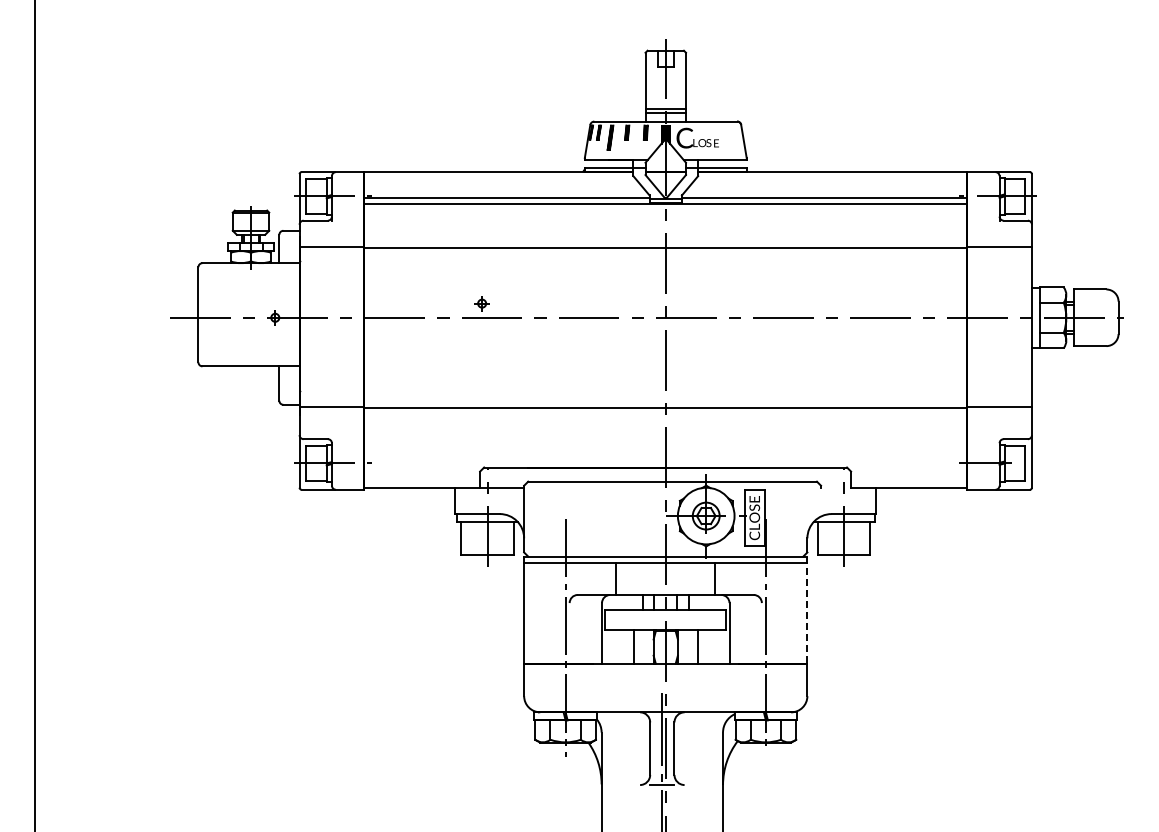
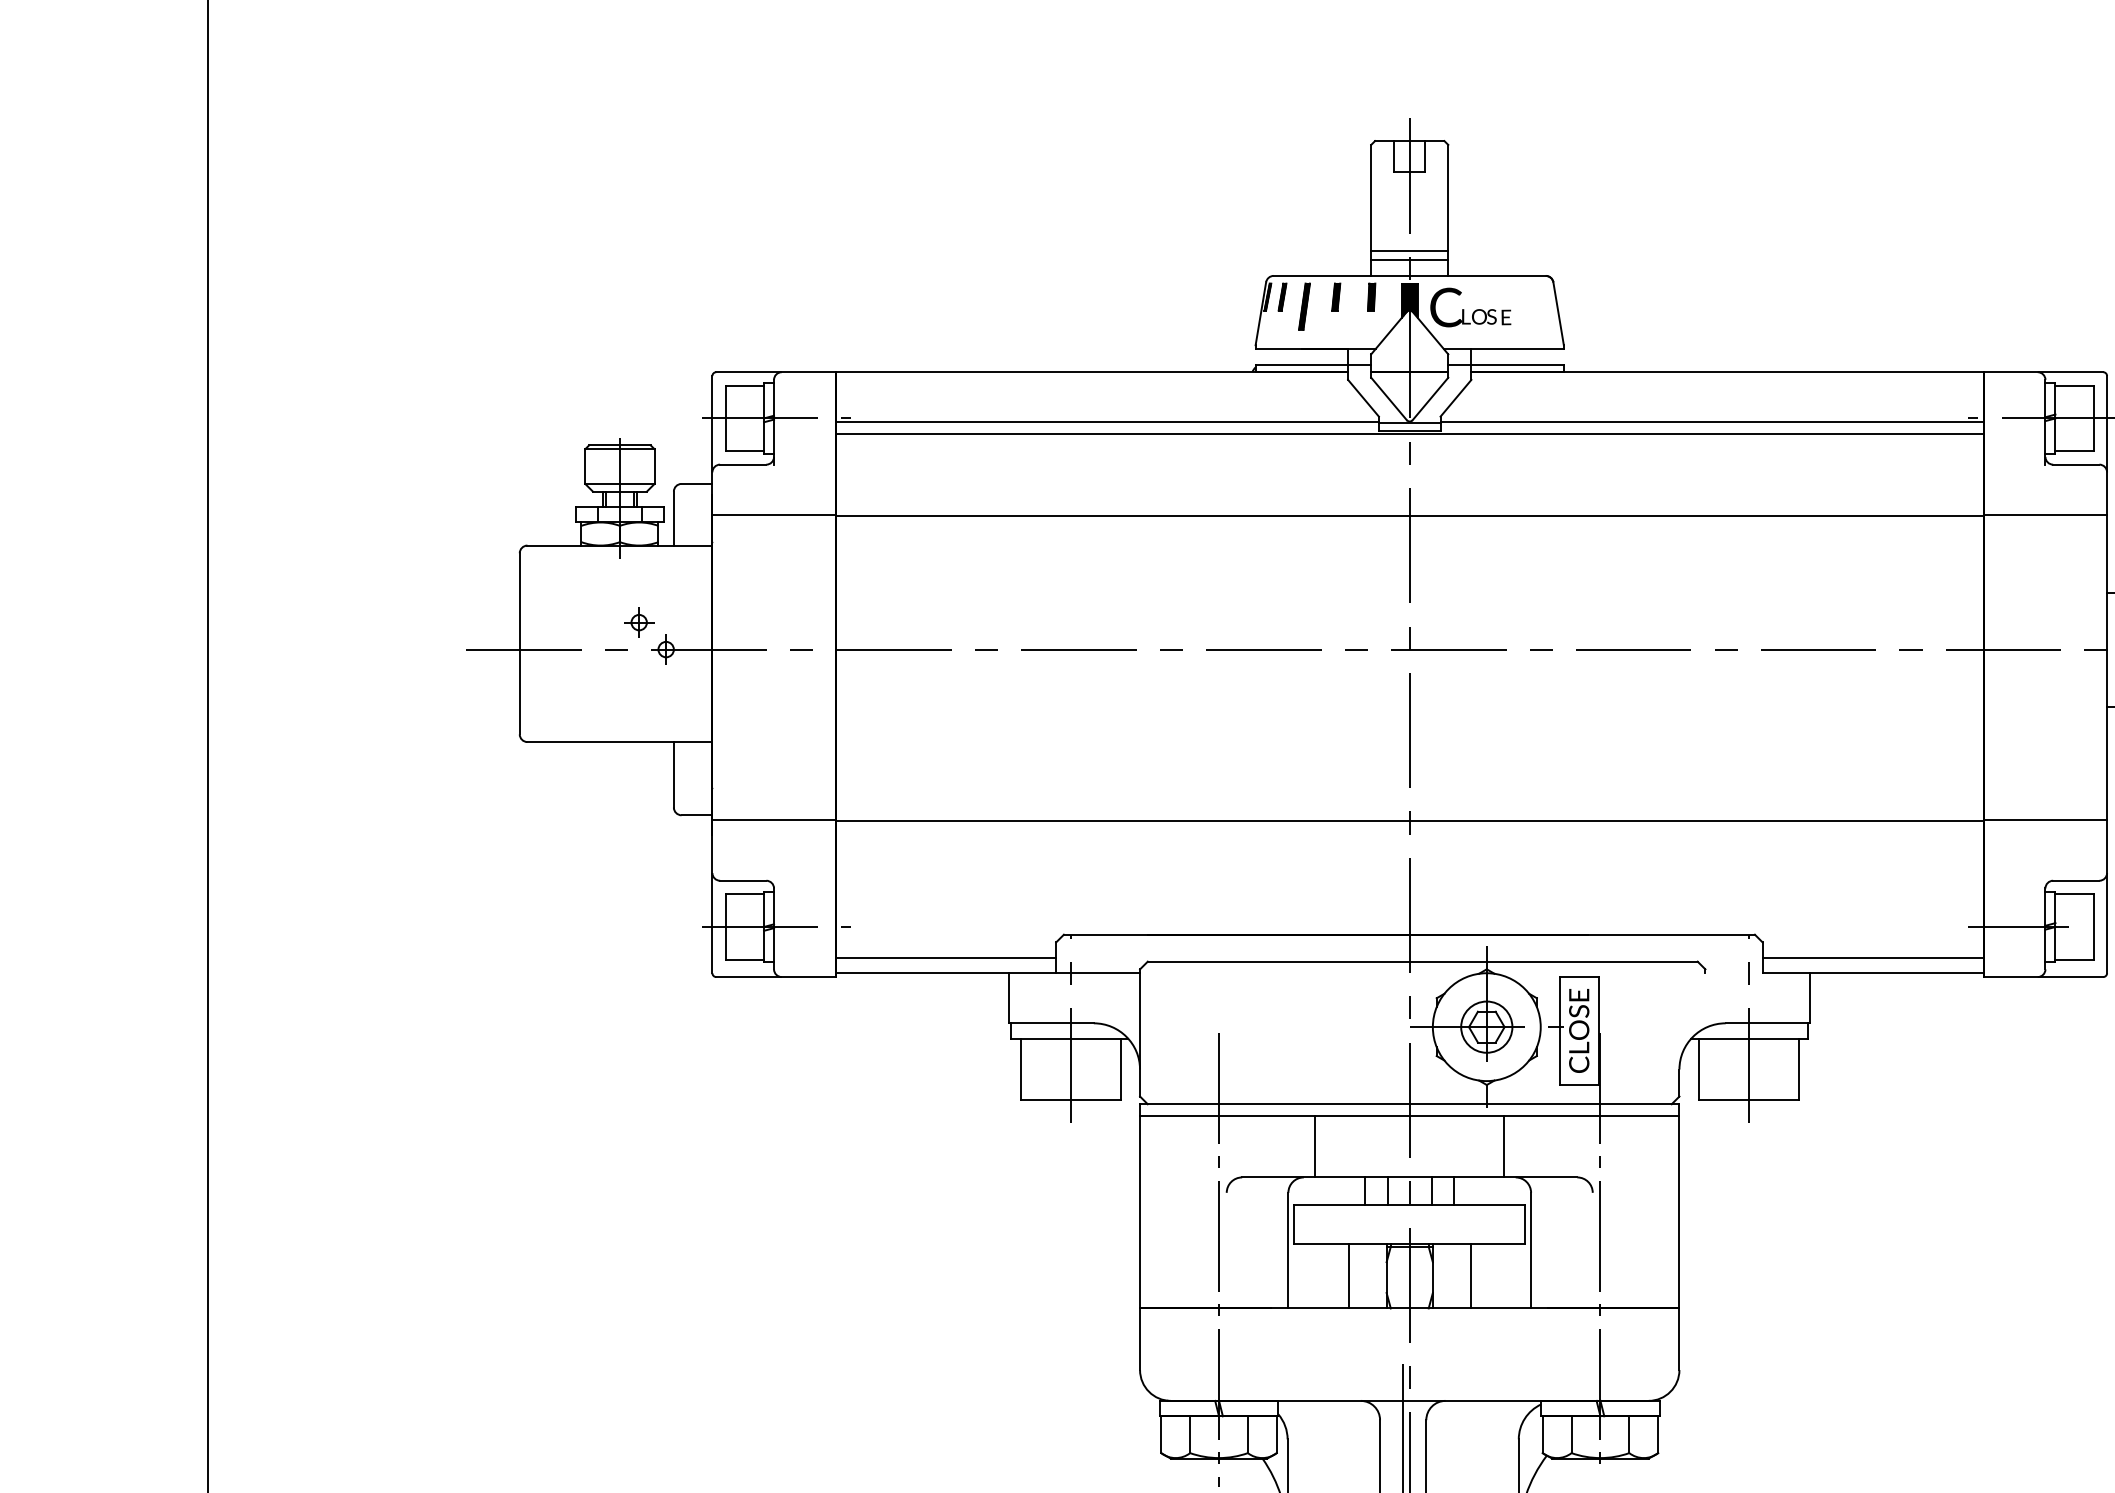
part: (481, 303) -> (637, 622), moved
line: (422, 479) -> (946, 957), added
line: (909, 479) -> (1873, 957), added
line: (807, 610) -> (1679, 1206), dashed -> solid

